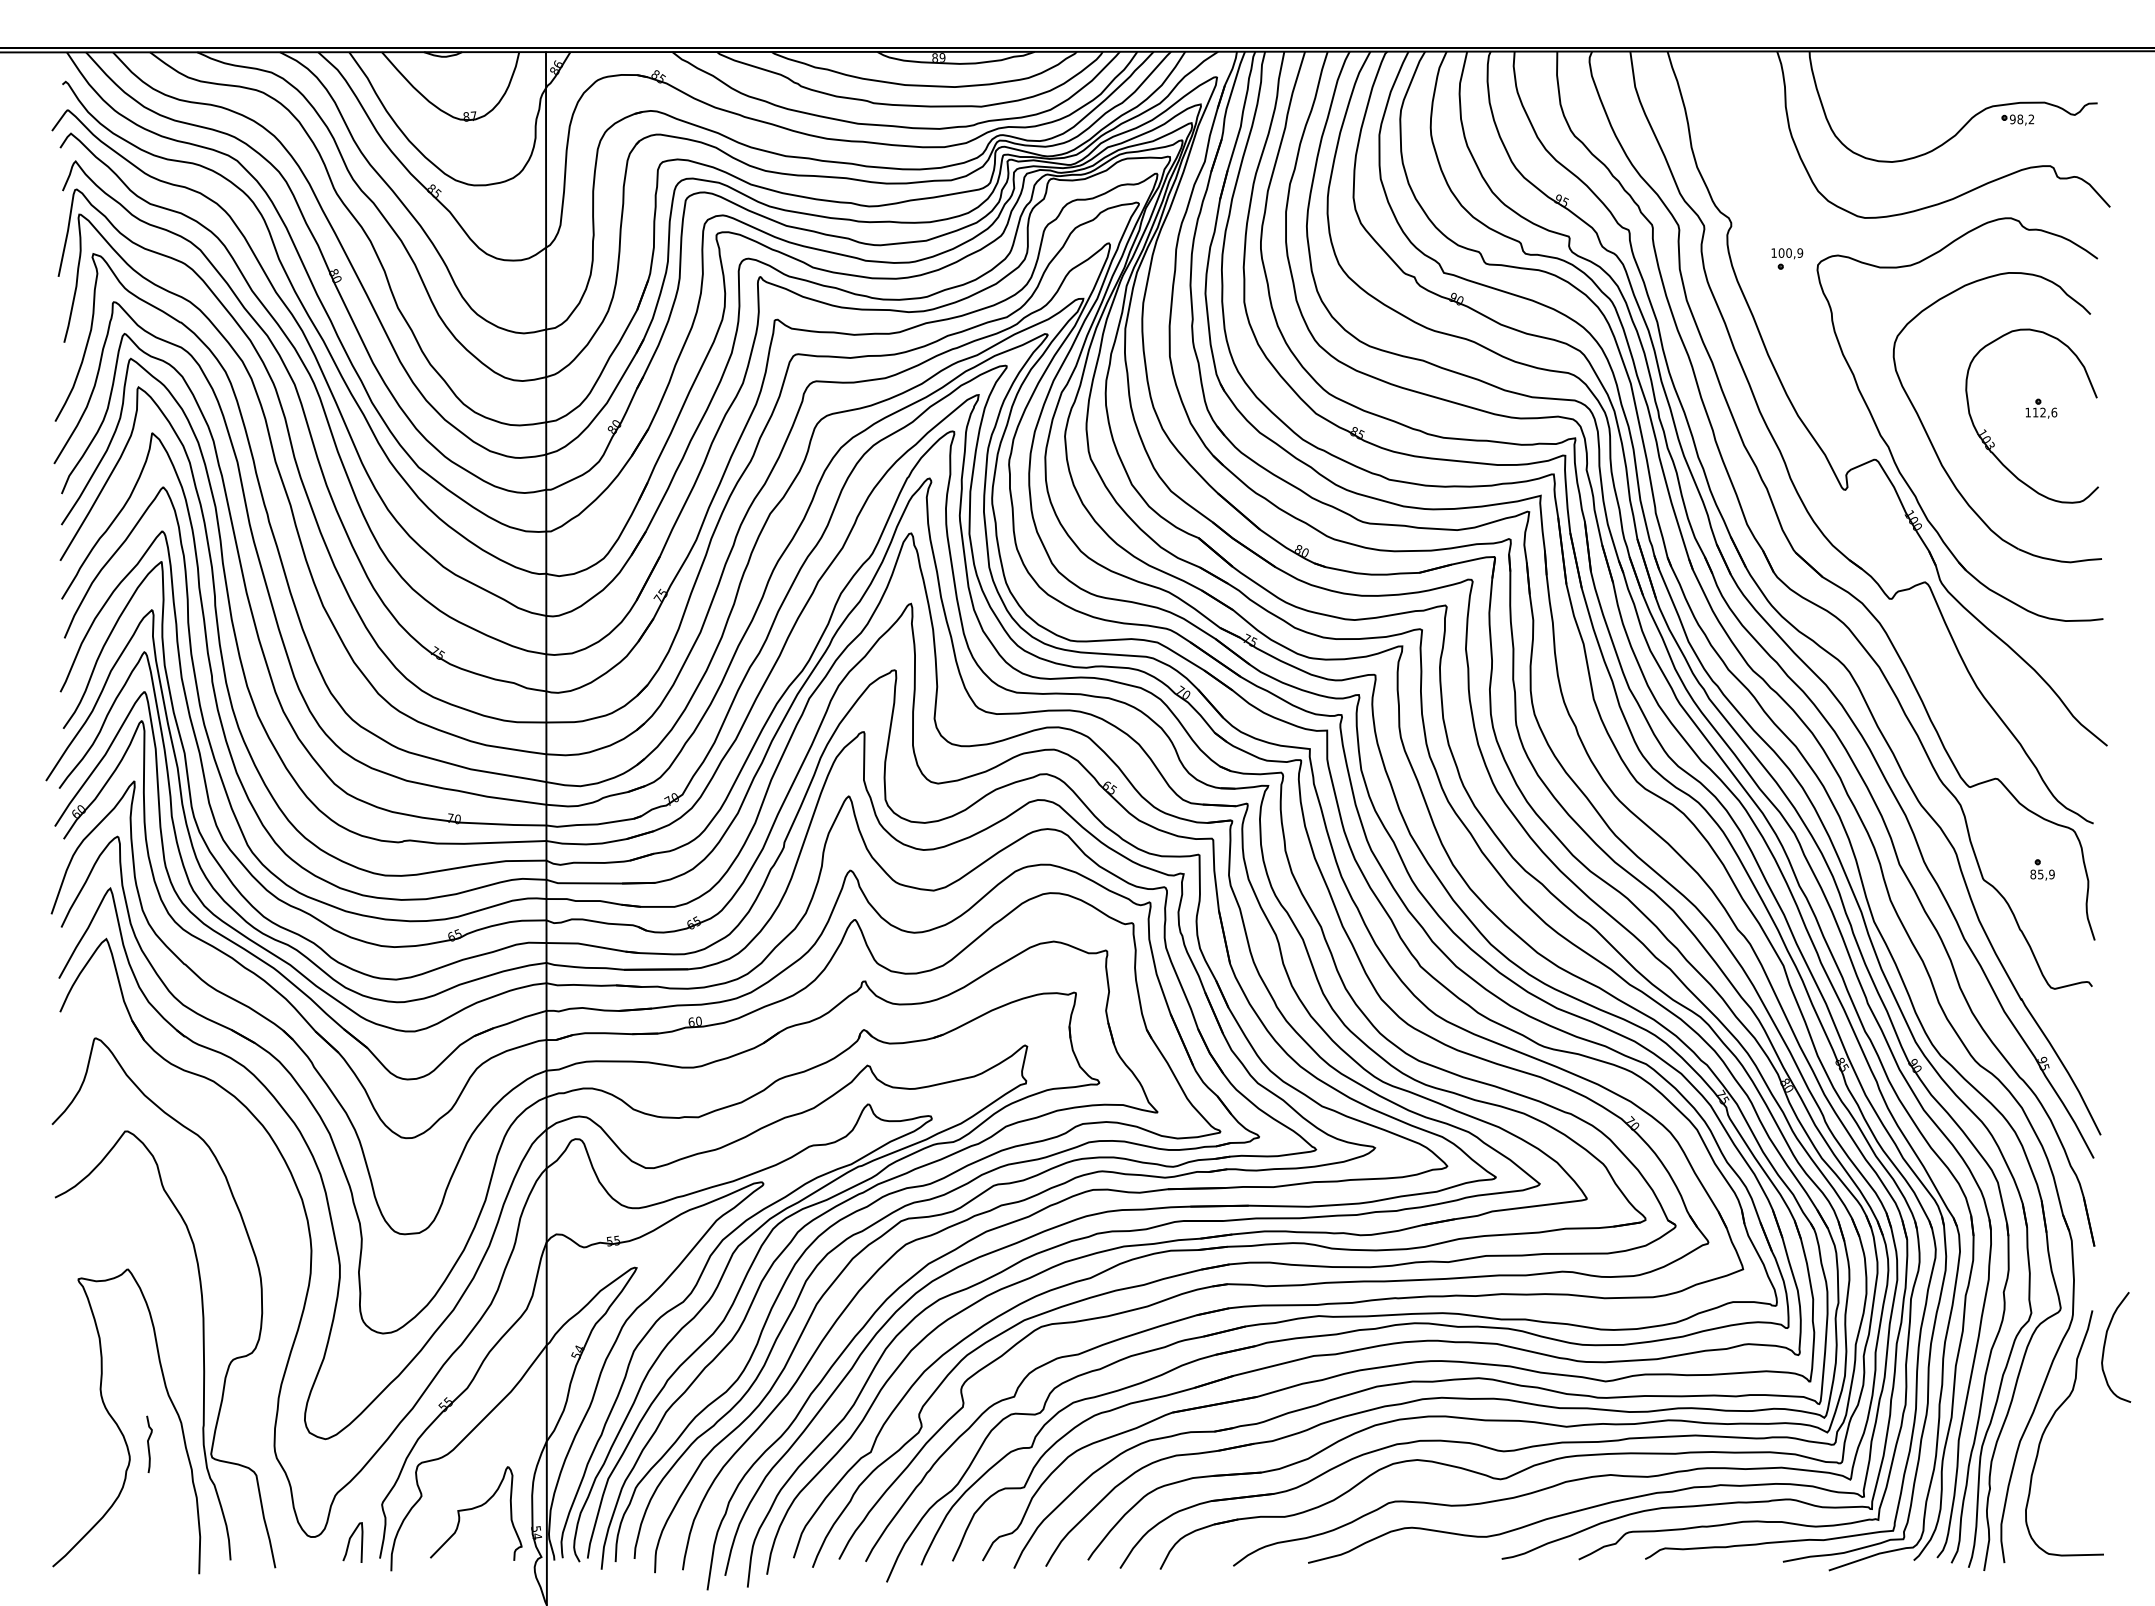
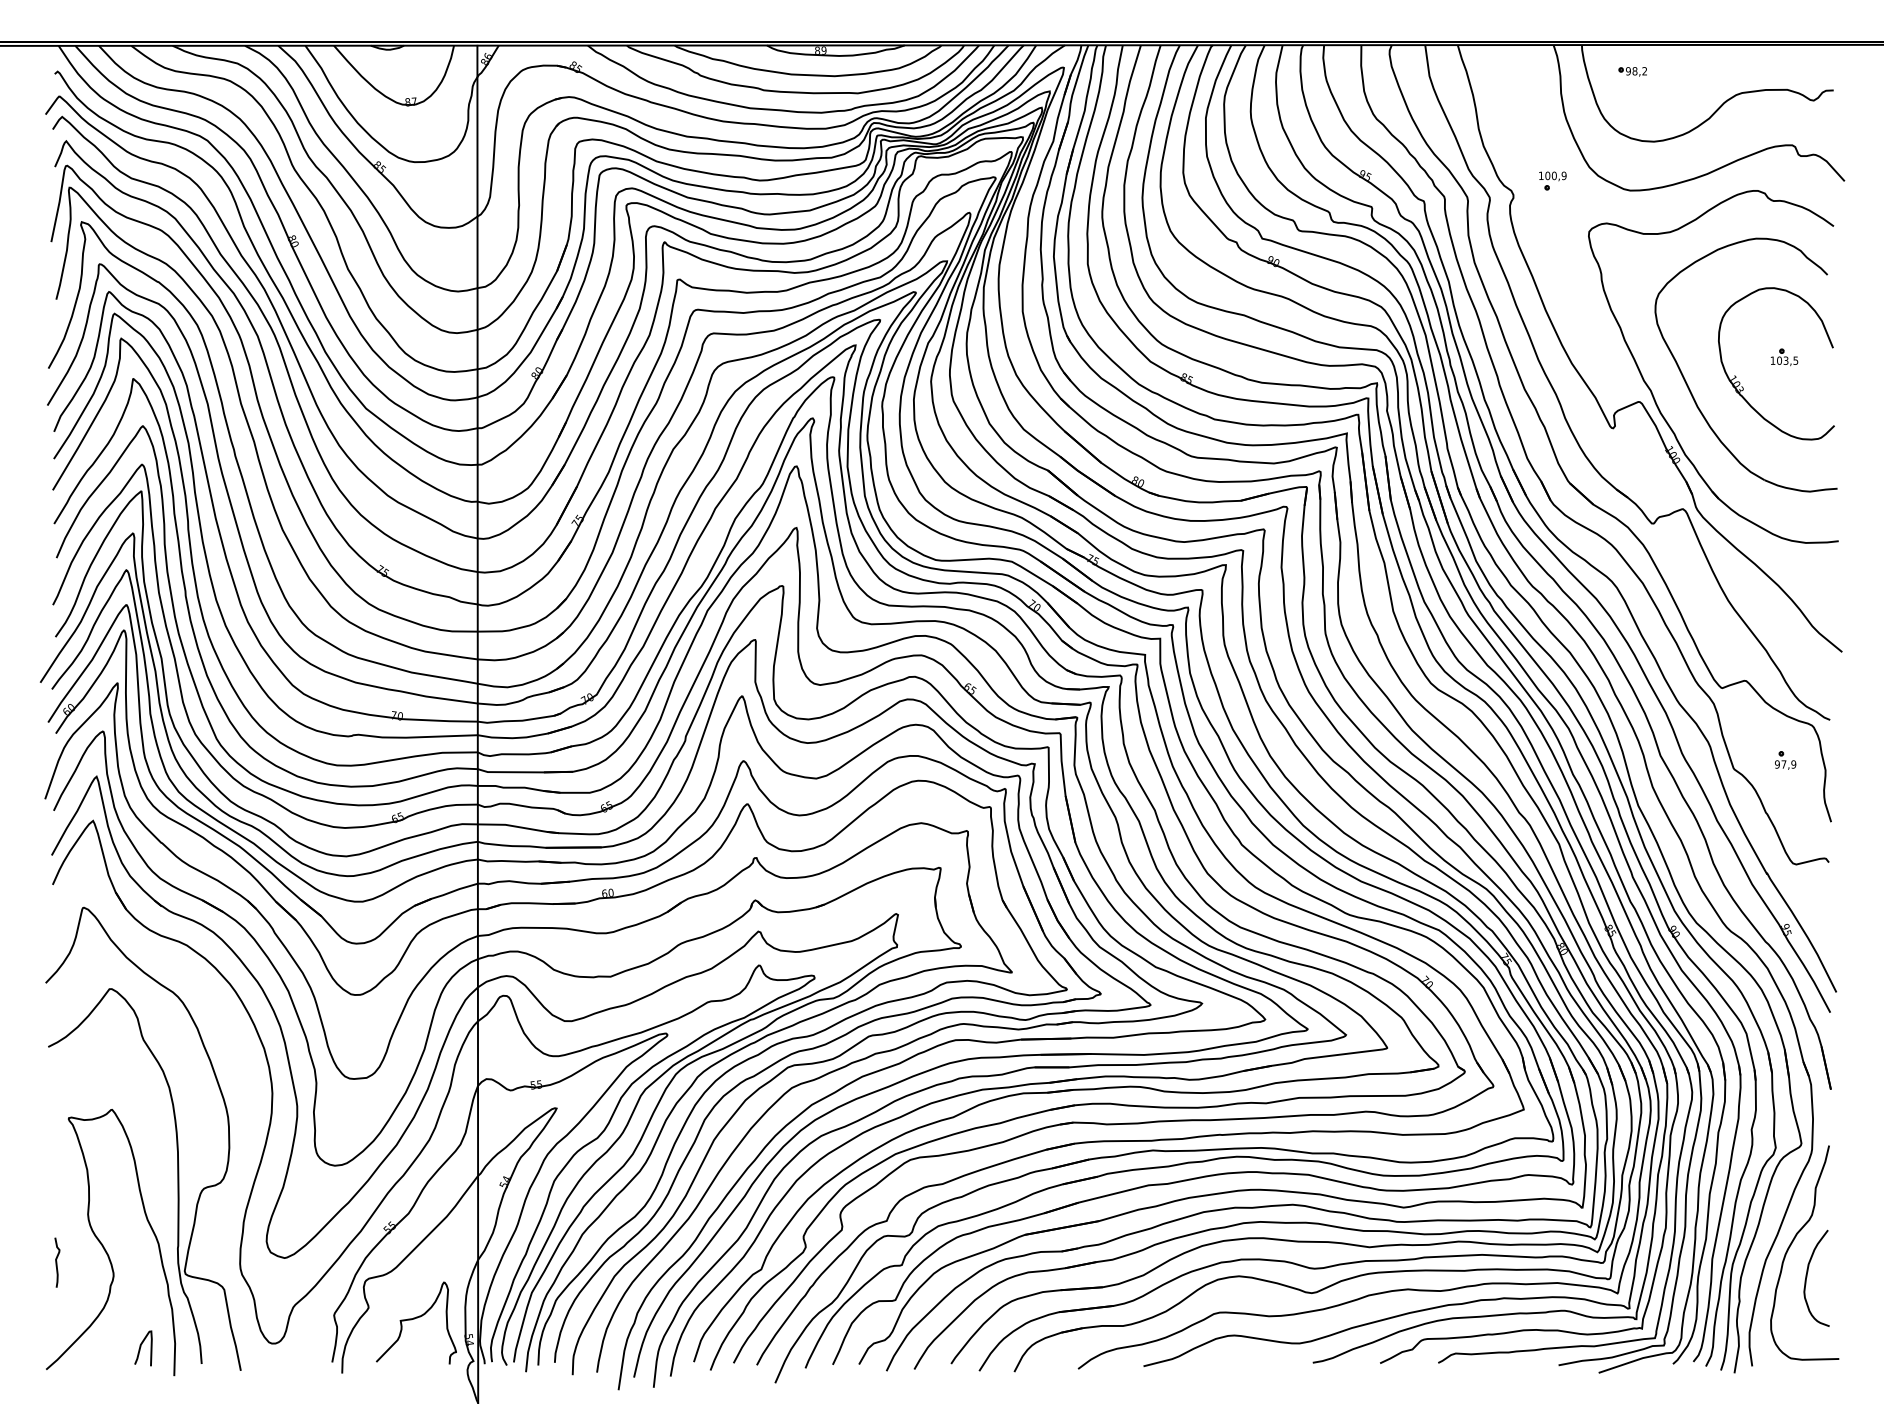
part: (2017, 119) -> (1632, 71), moved
part: (1787, 258) -> (1552, 180), moved
text: (2044, 412) -> (1787, 360), 112,6 -> 103,5
text: (2036, 874) -> (1780, 764), 85,9 -> 97,9
curve: (2105, 1346) -> (1807, 1277), moved
curve: (149, 1443) -> (57, 1261), moved
curve: (350, 1541) -> (141, 1347), moved

